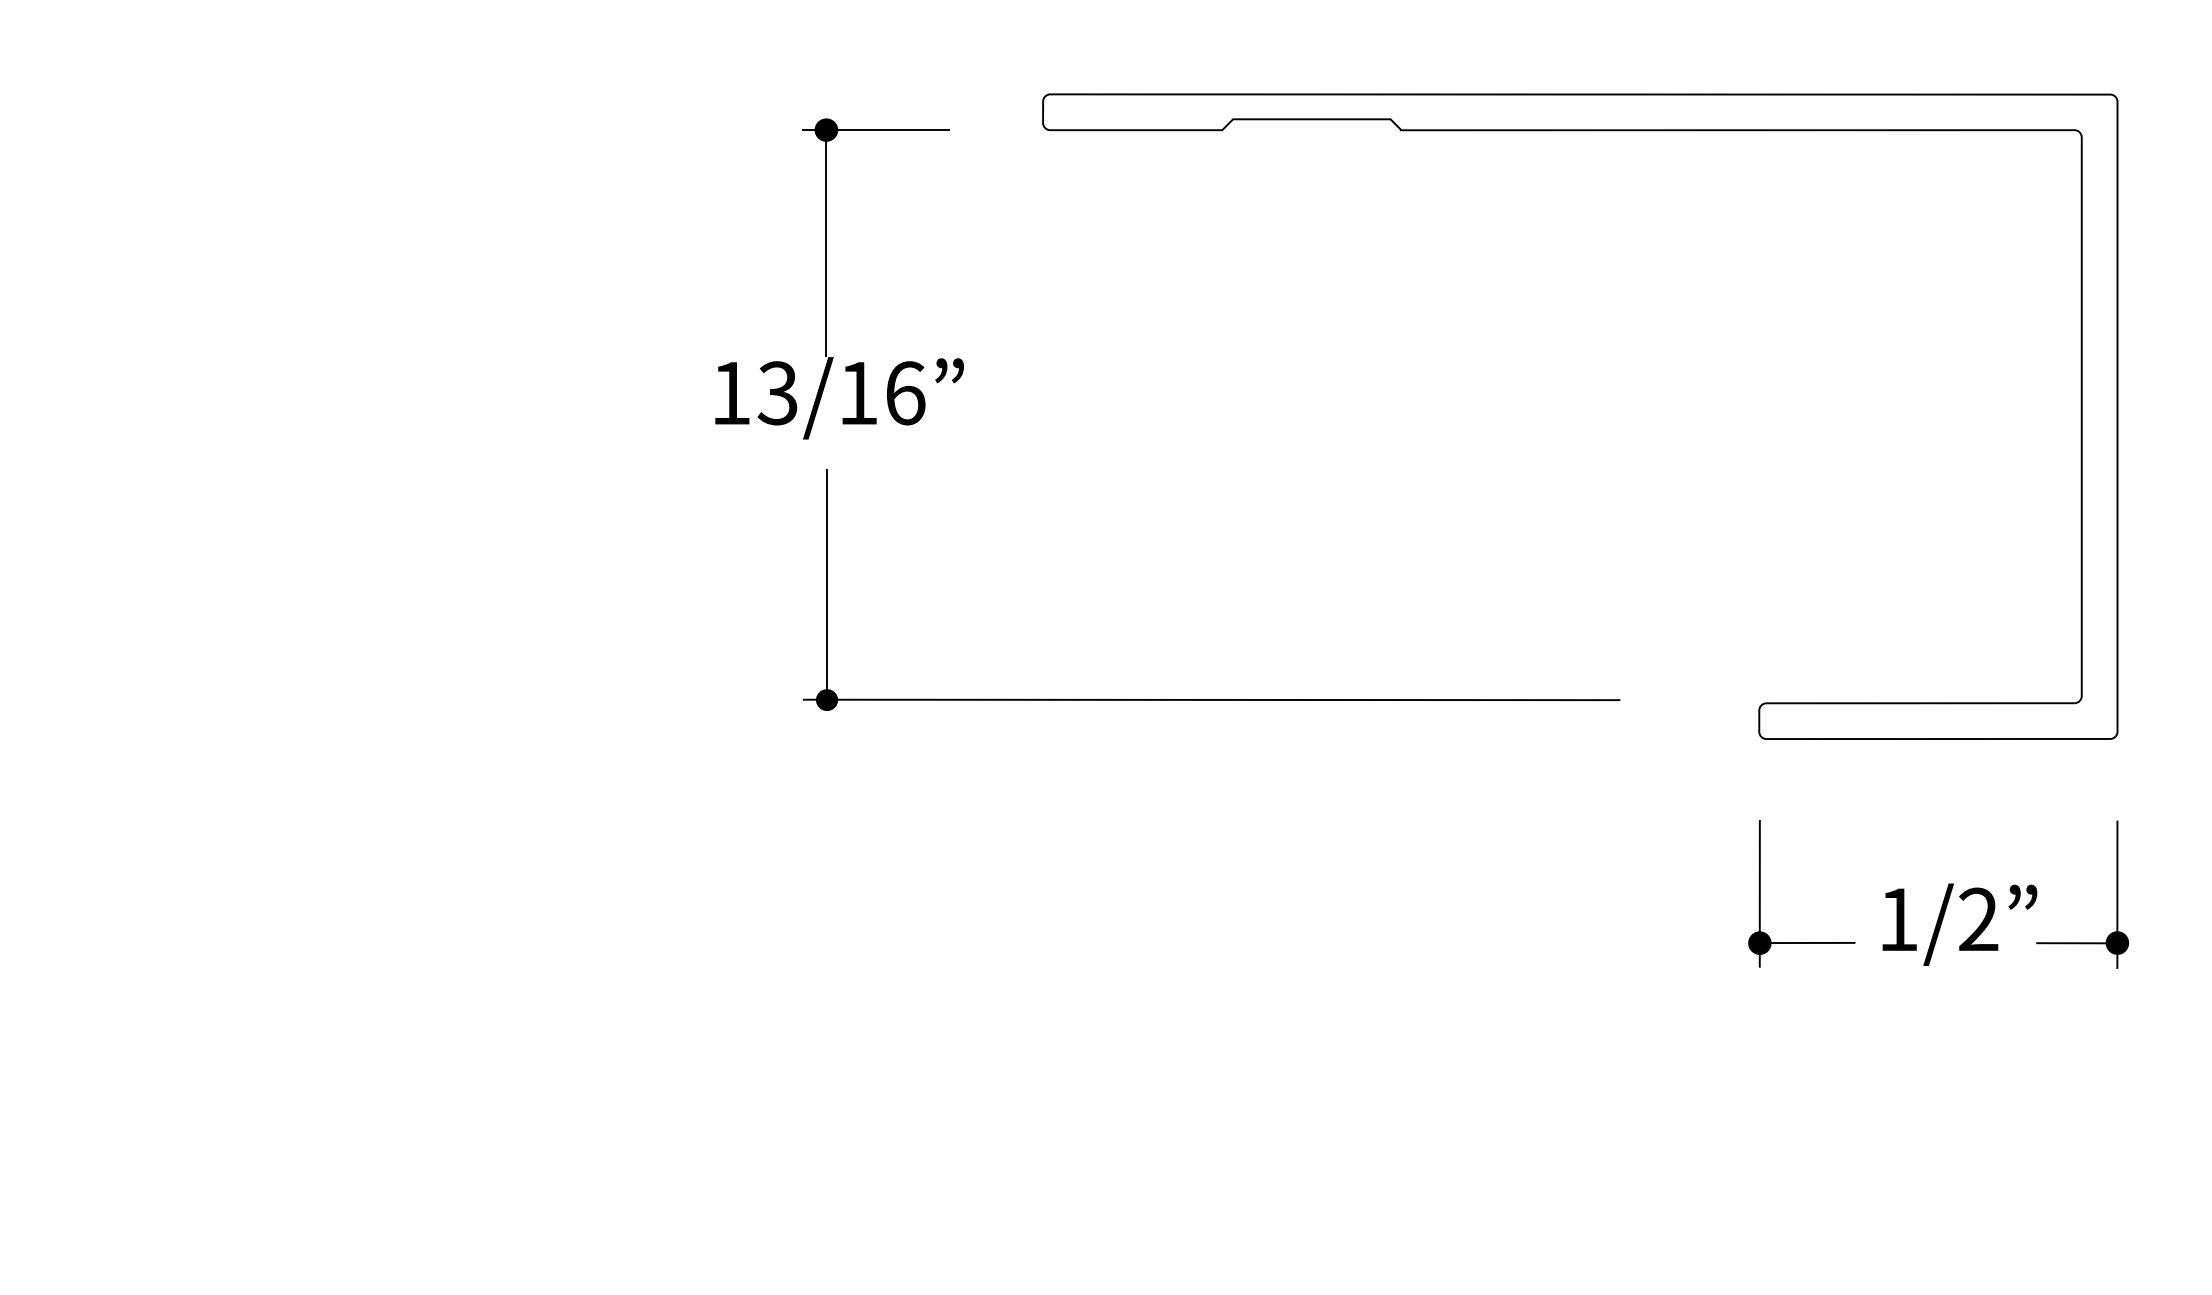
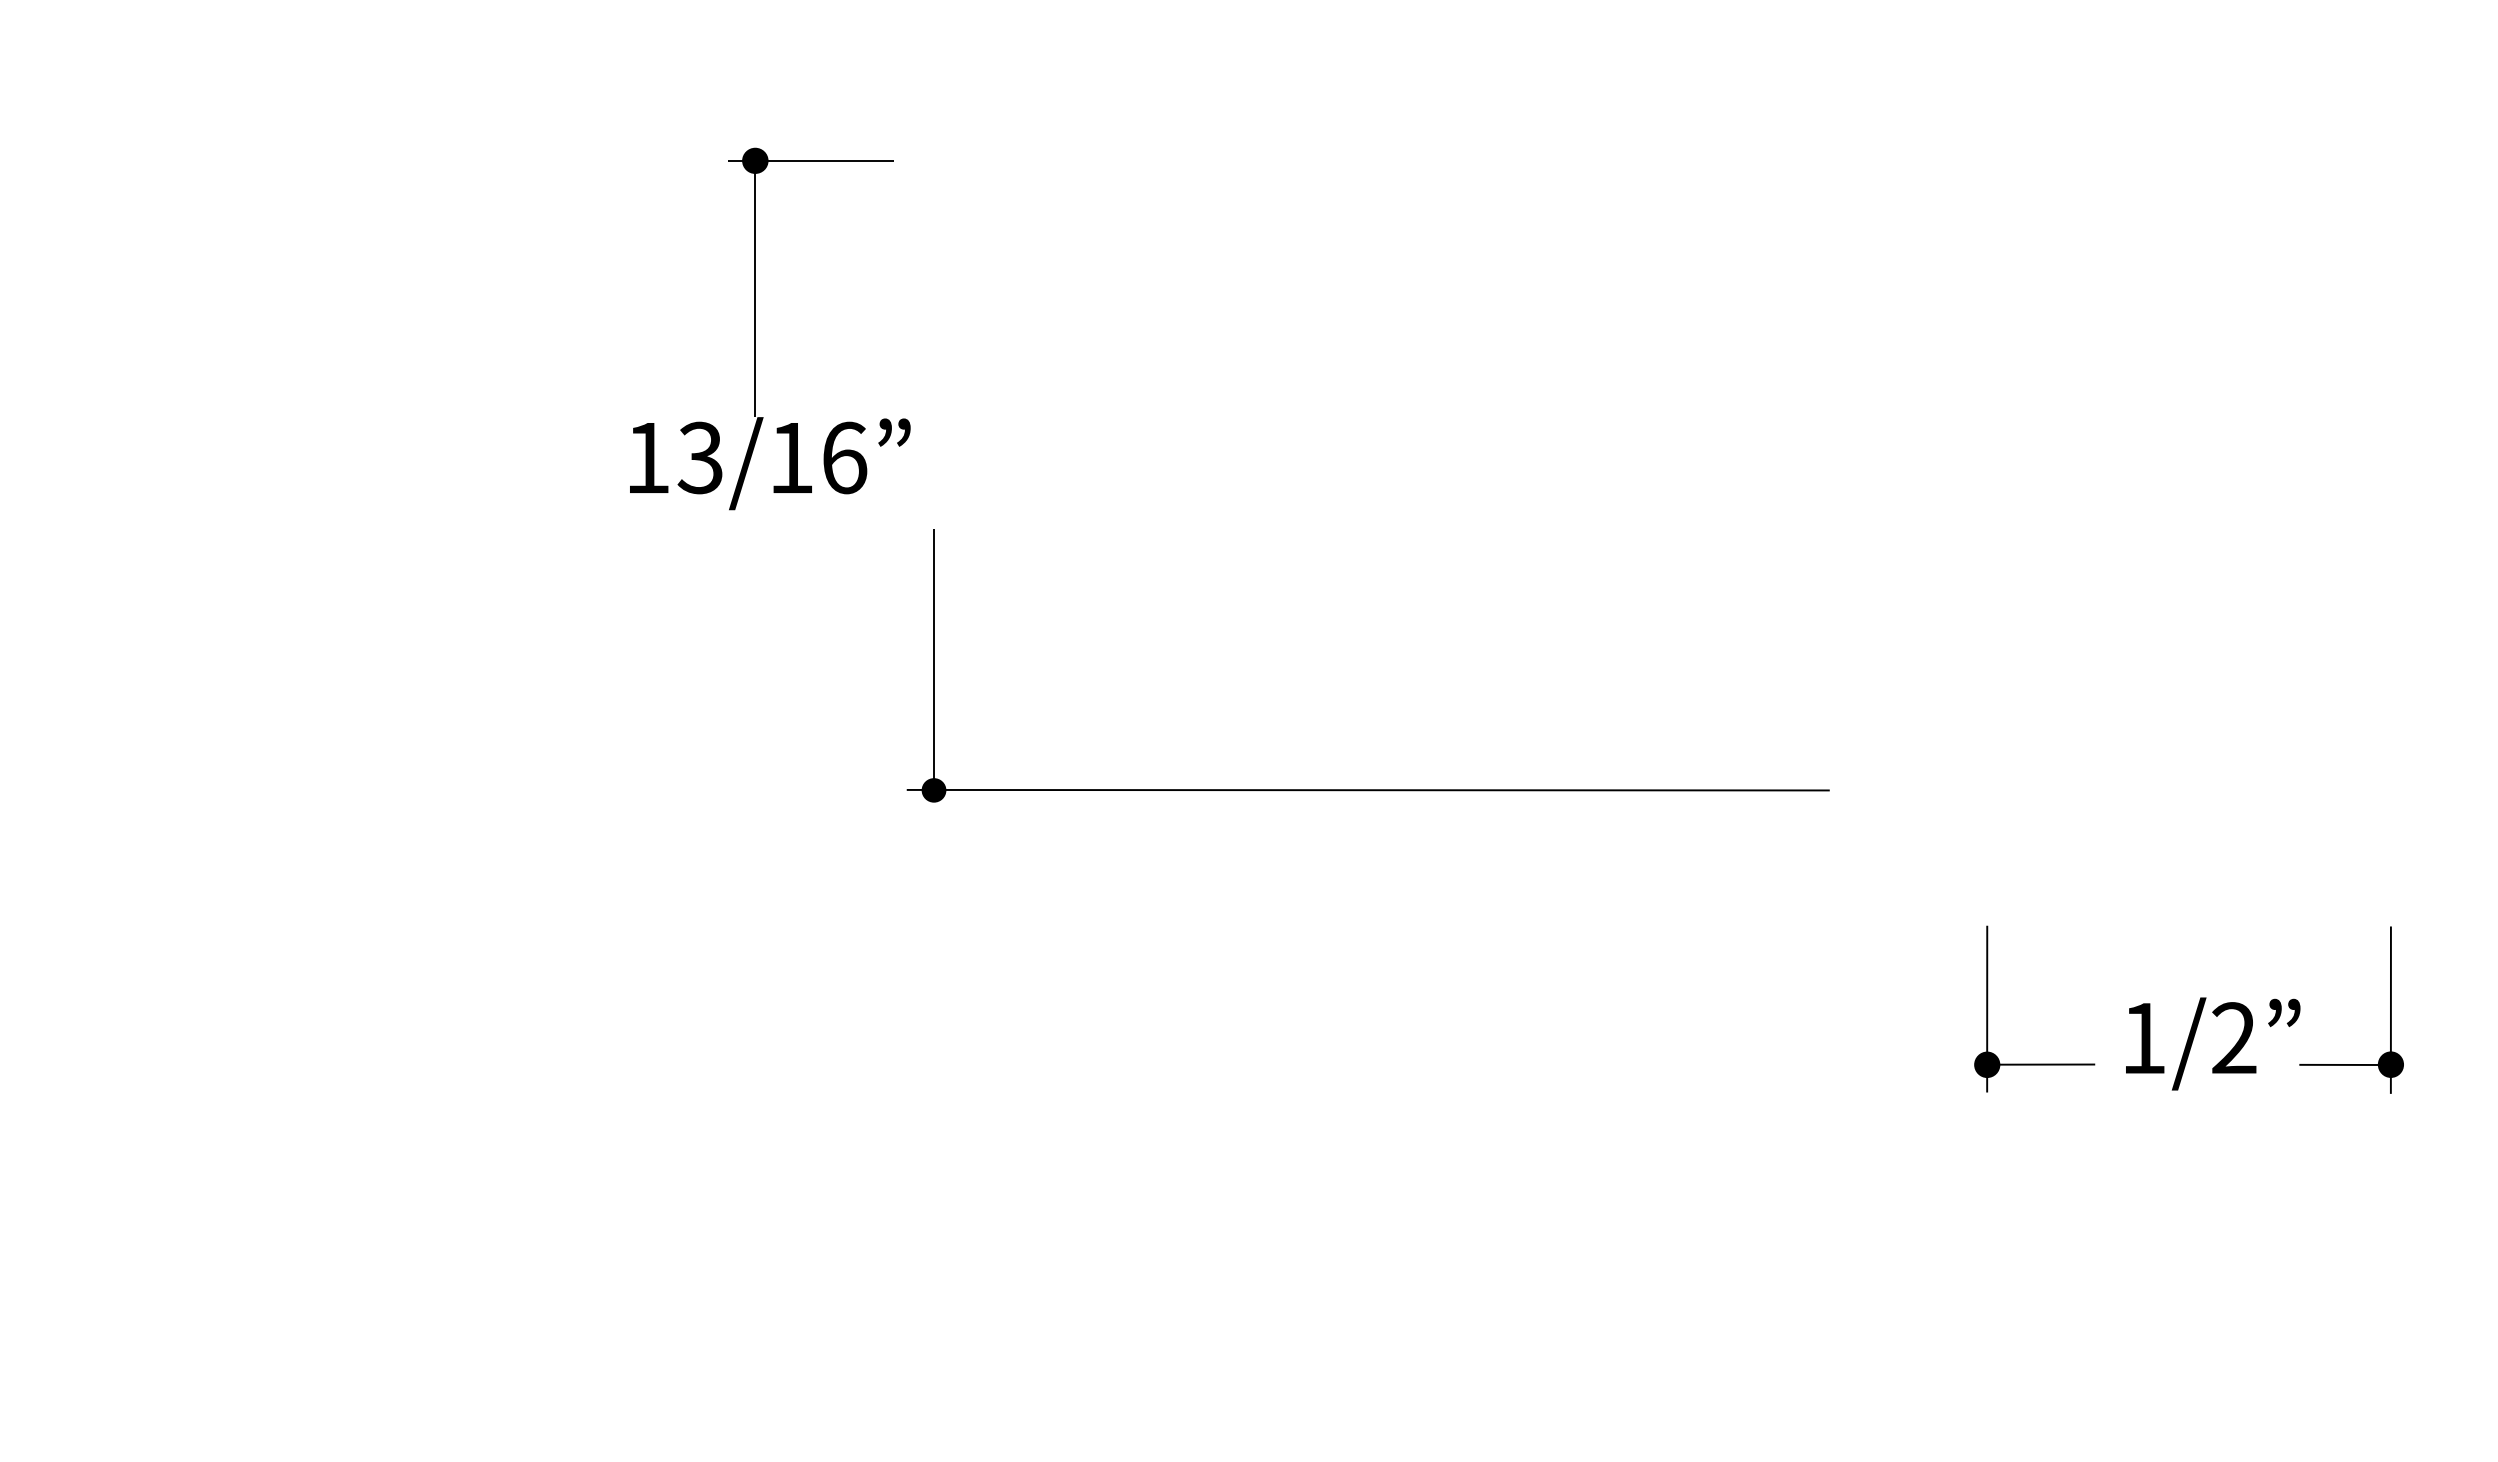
part: (1580, 130) -> (1784, 147), removed
part: (826, 278) -> (755, 328), moved

